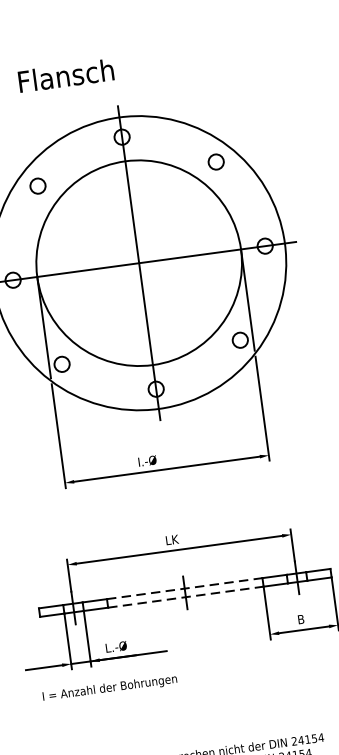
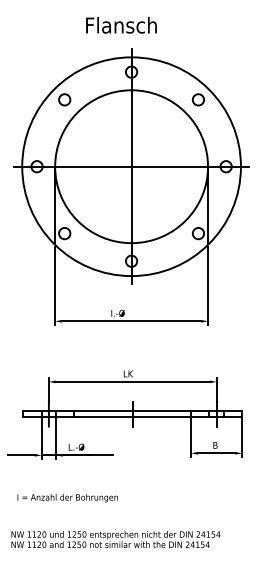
text: (66, 75) -> (121, 25), moved
line: (185, 589) -> (133, 411), dashed -> solid
line: (186, 597) -> (133, 417), dashed -> solid
text: (109, 688) -> (67, 498), moved

